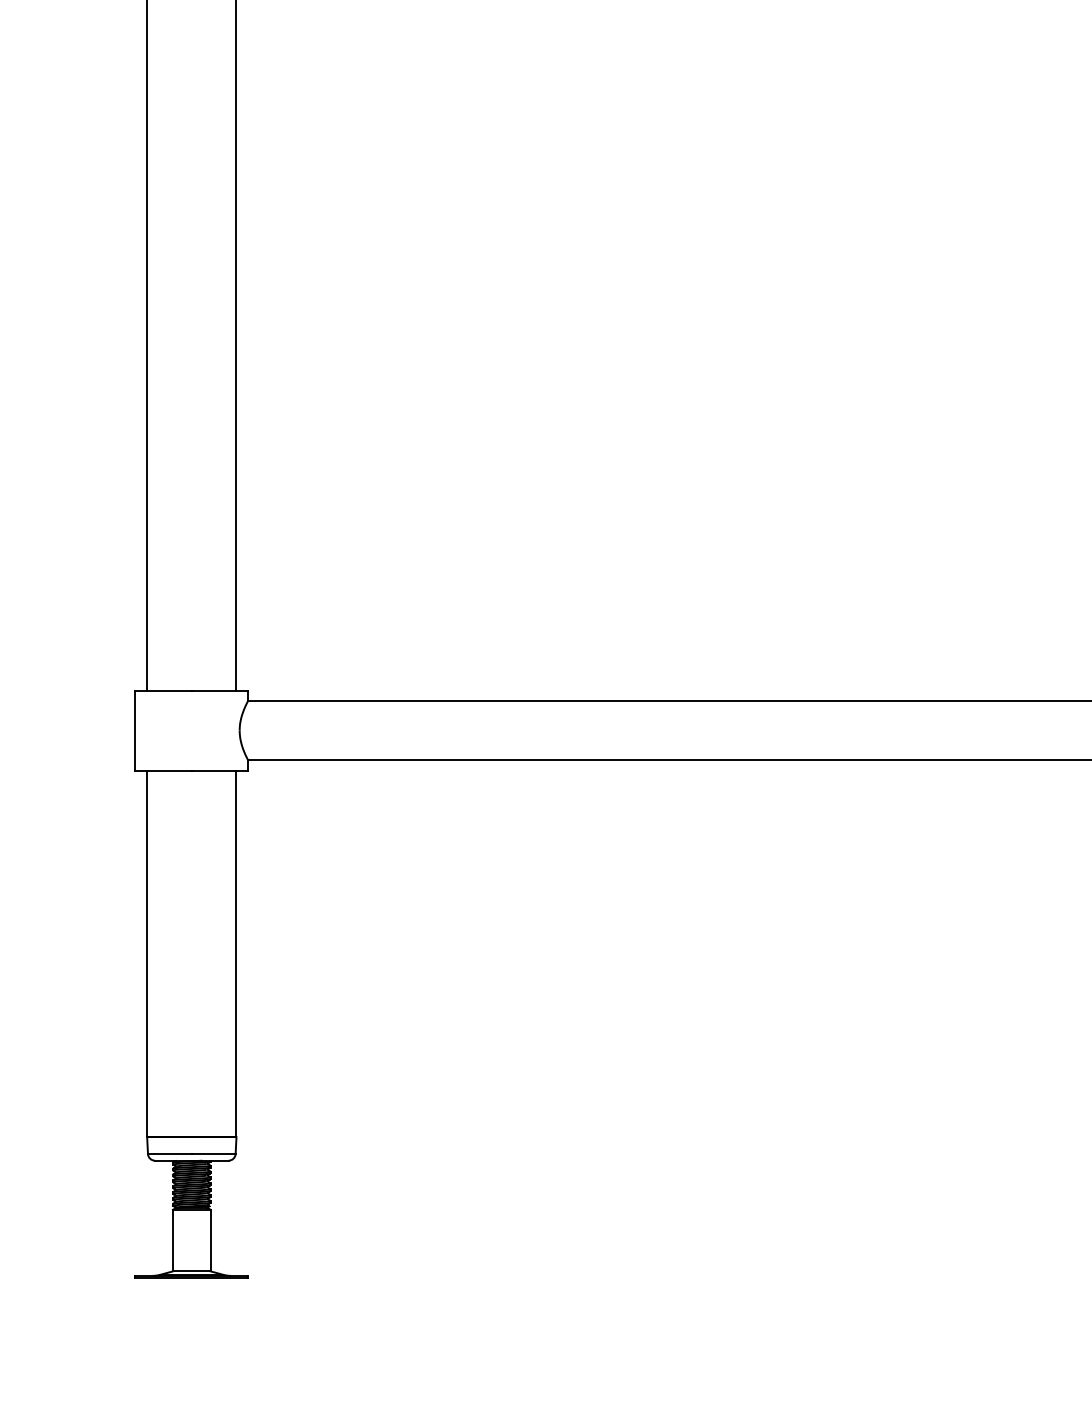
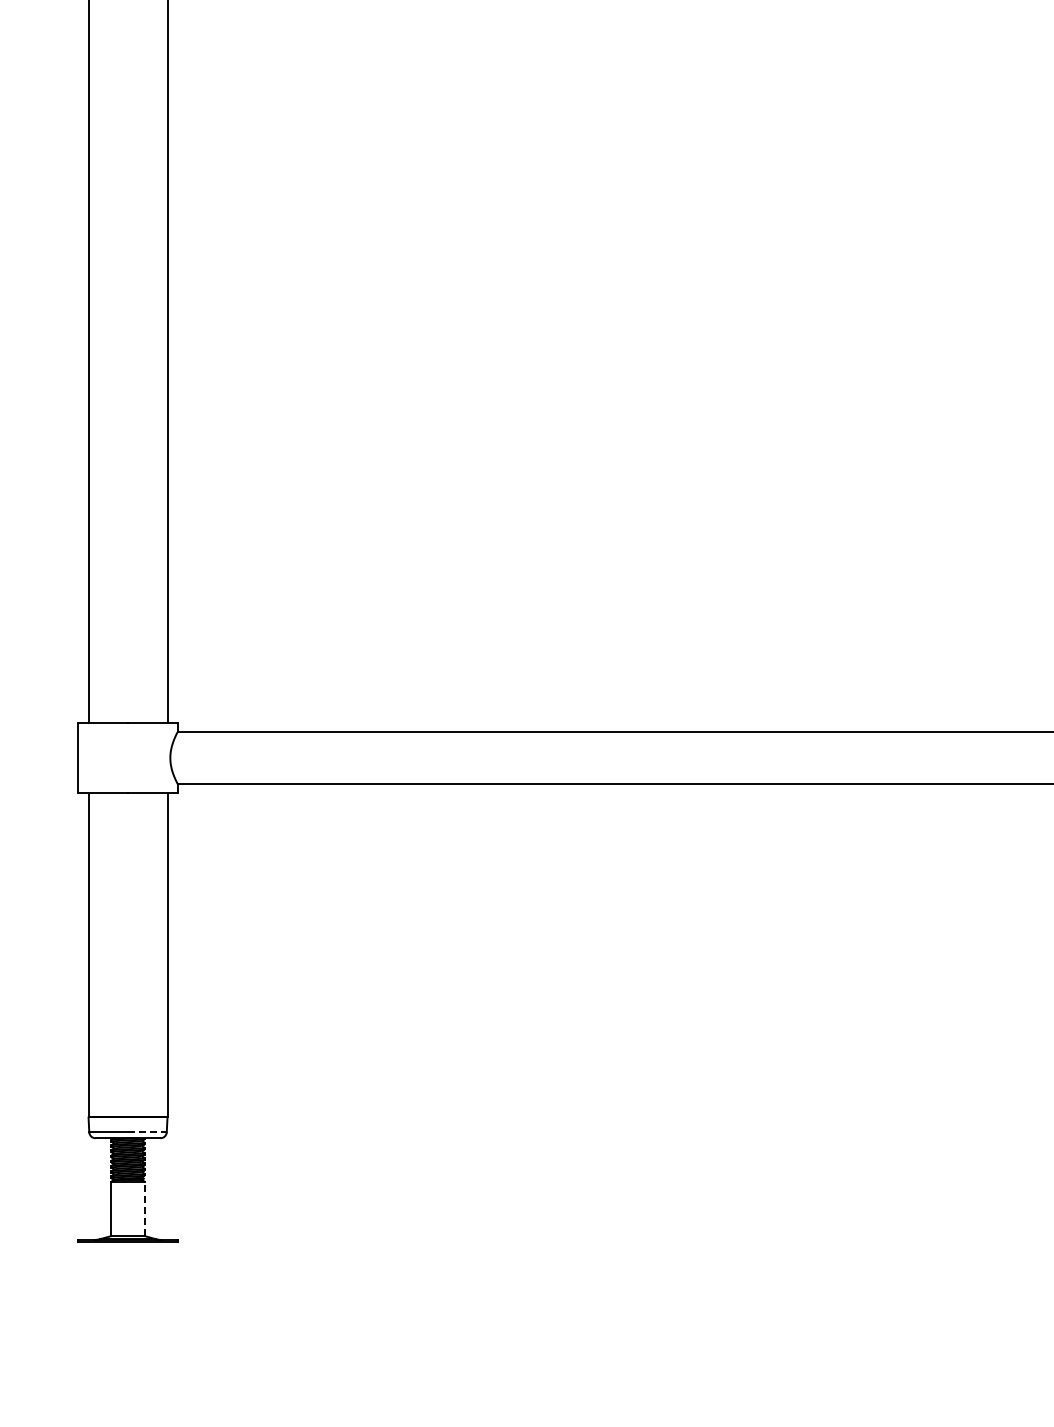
line: (213, 1154) -> (147, 1132), solid -> dashed
line: (210, 1240) -> (144, 1208), solid -> dashed

